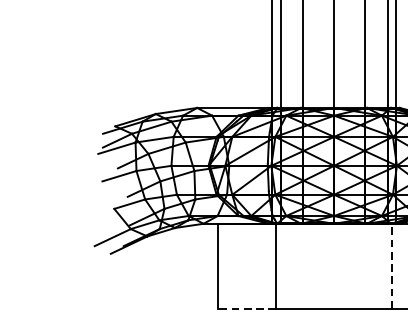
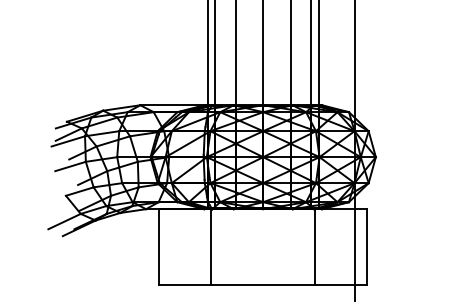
line: (392, 265) -> (315, 246), dashed -> solid
line: (246, 308) -> (184, 285), dashed -> solid

